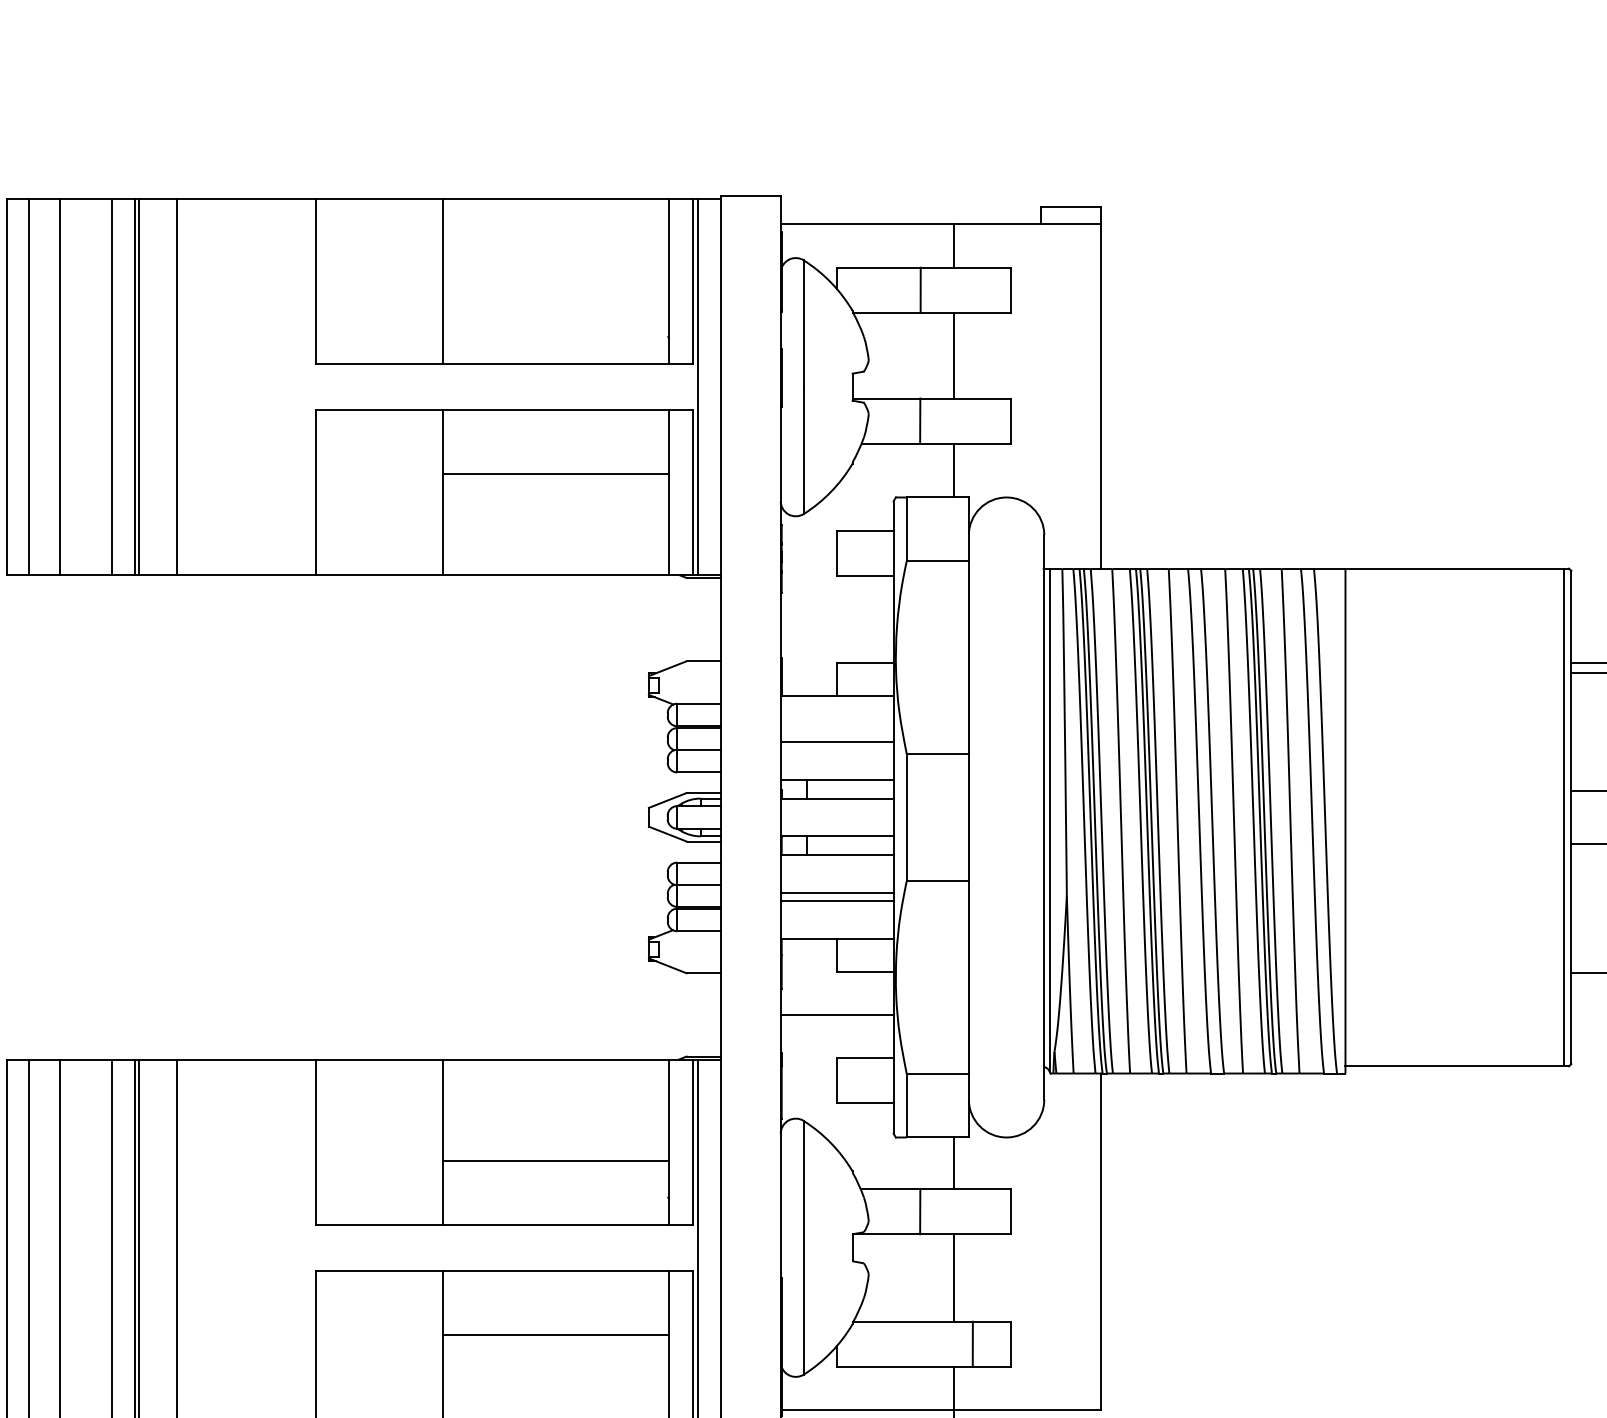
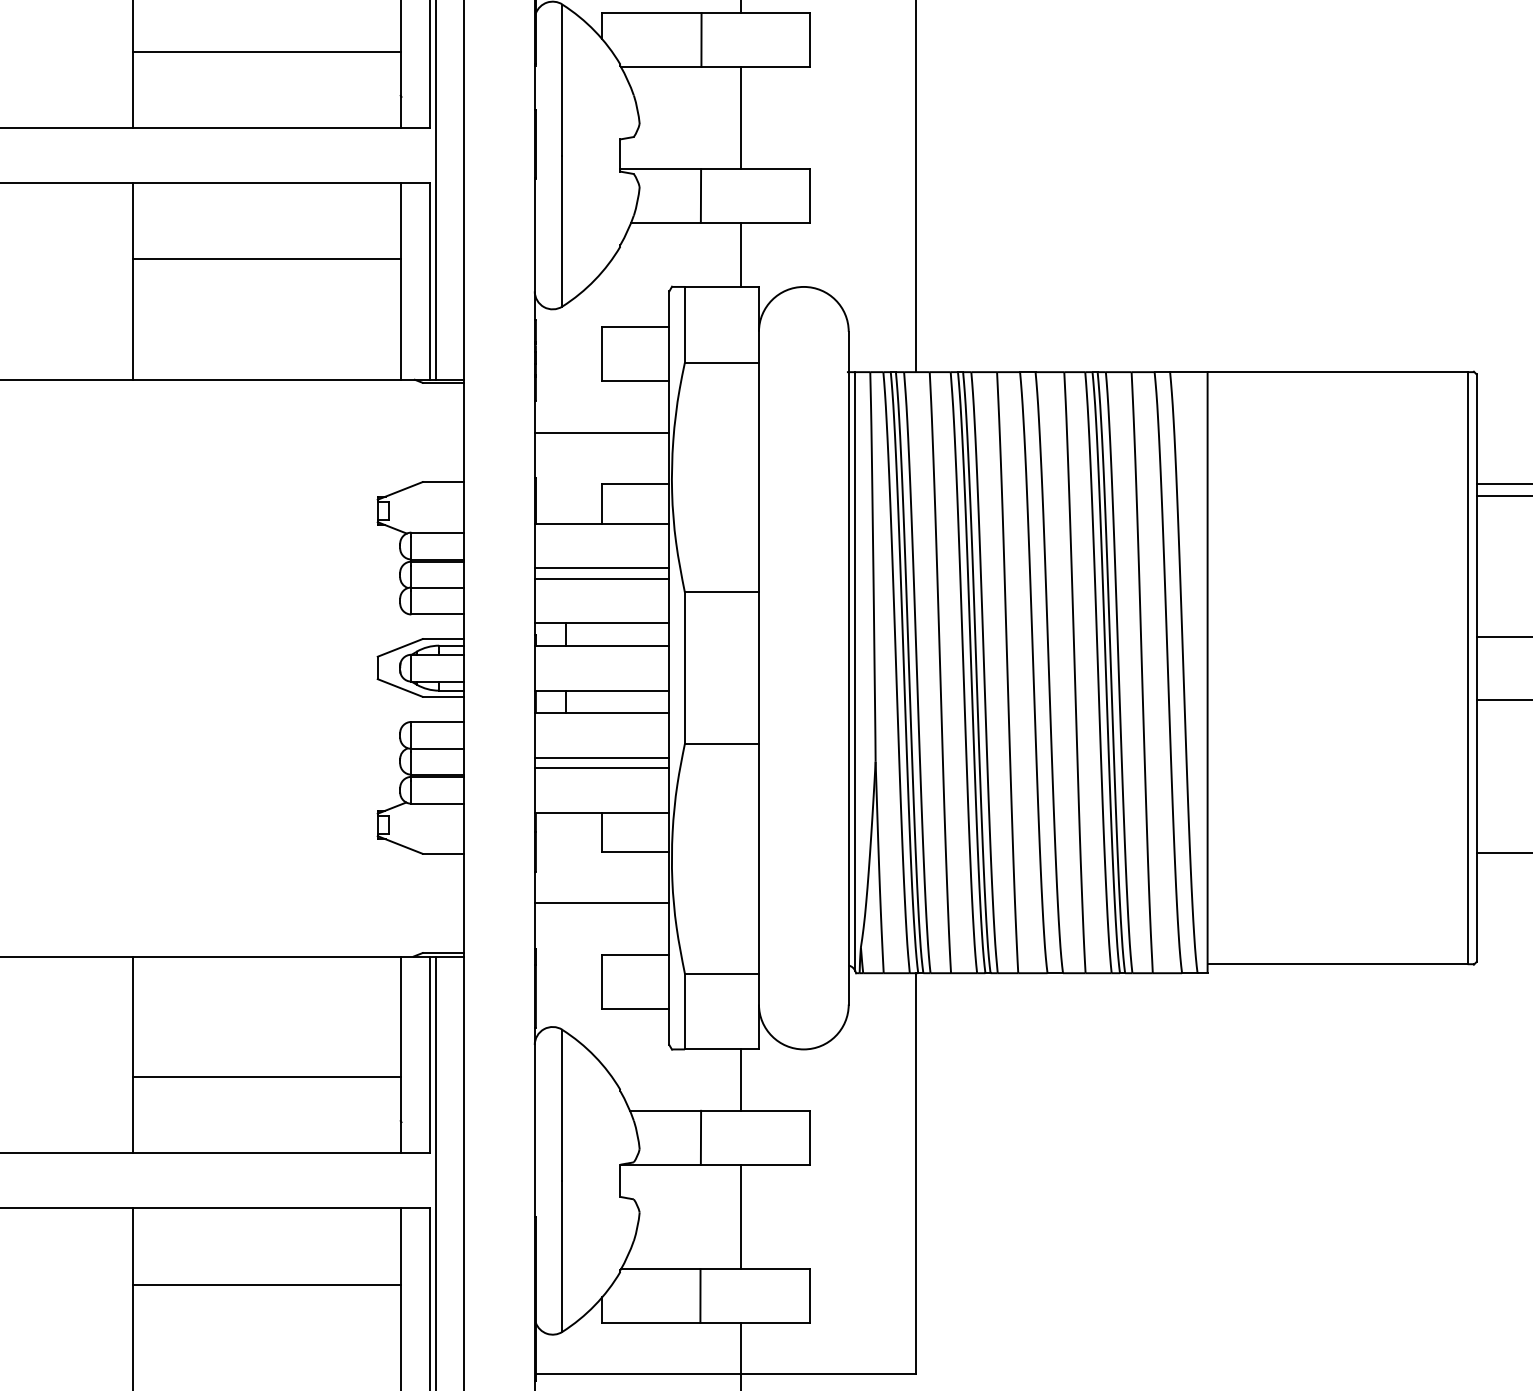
line: (555, 300) -> (266, 52), added
line: (836, 619) -> (601, 432), added
line: (836, 733) -> (601, 568), added
line: (972, 1343) -> (700, 1294), moved

